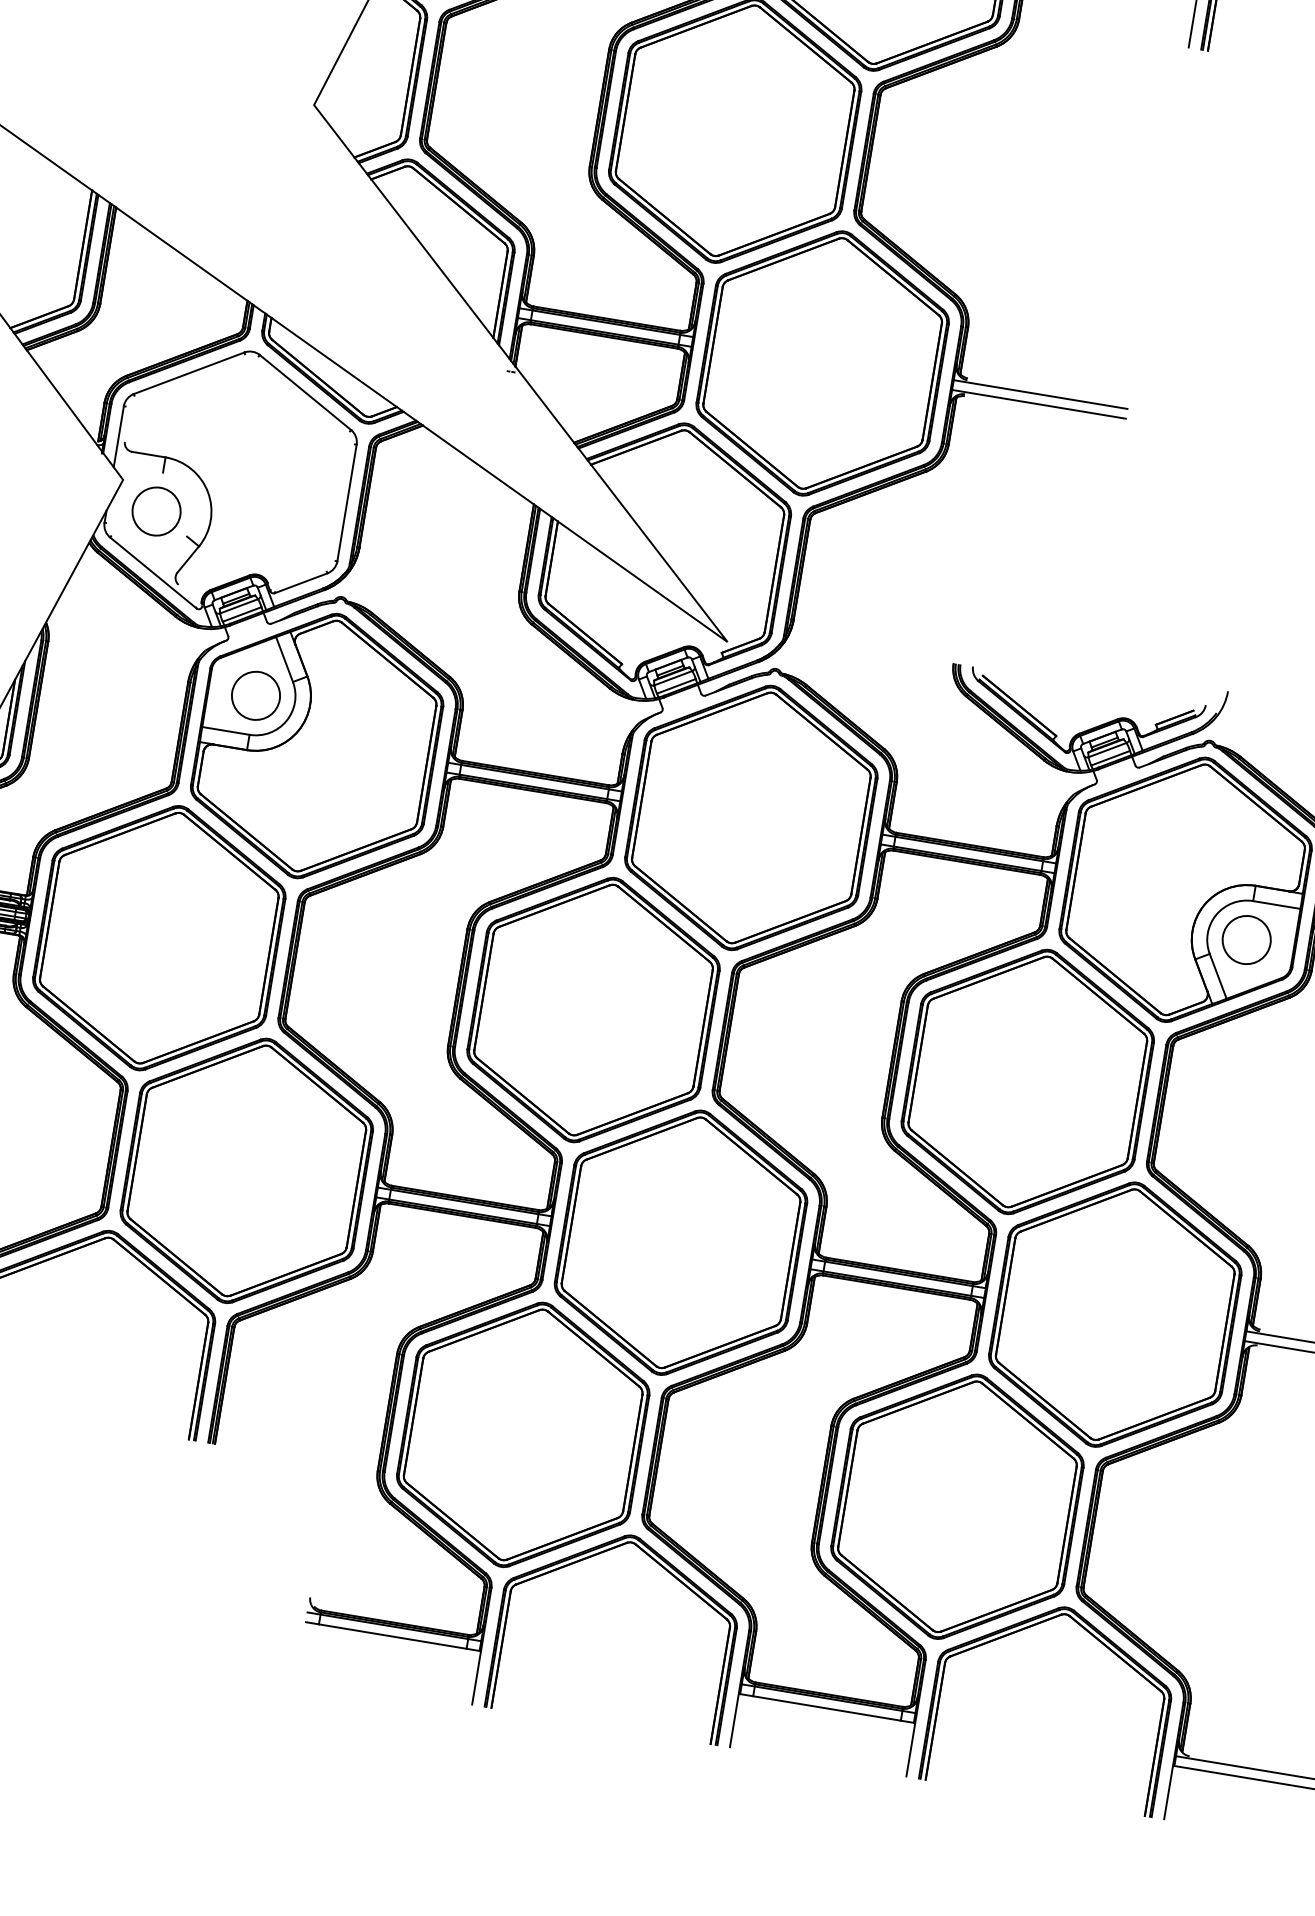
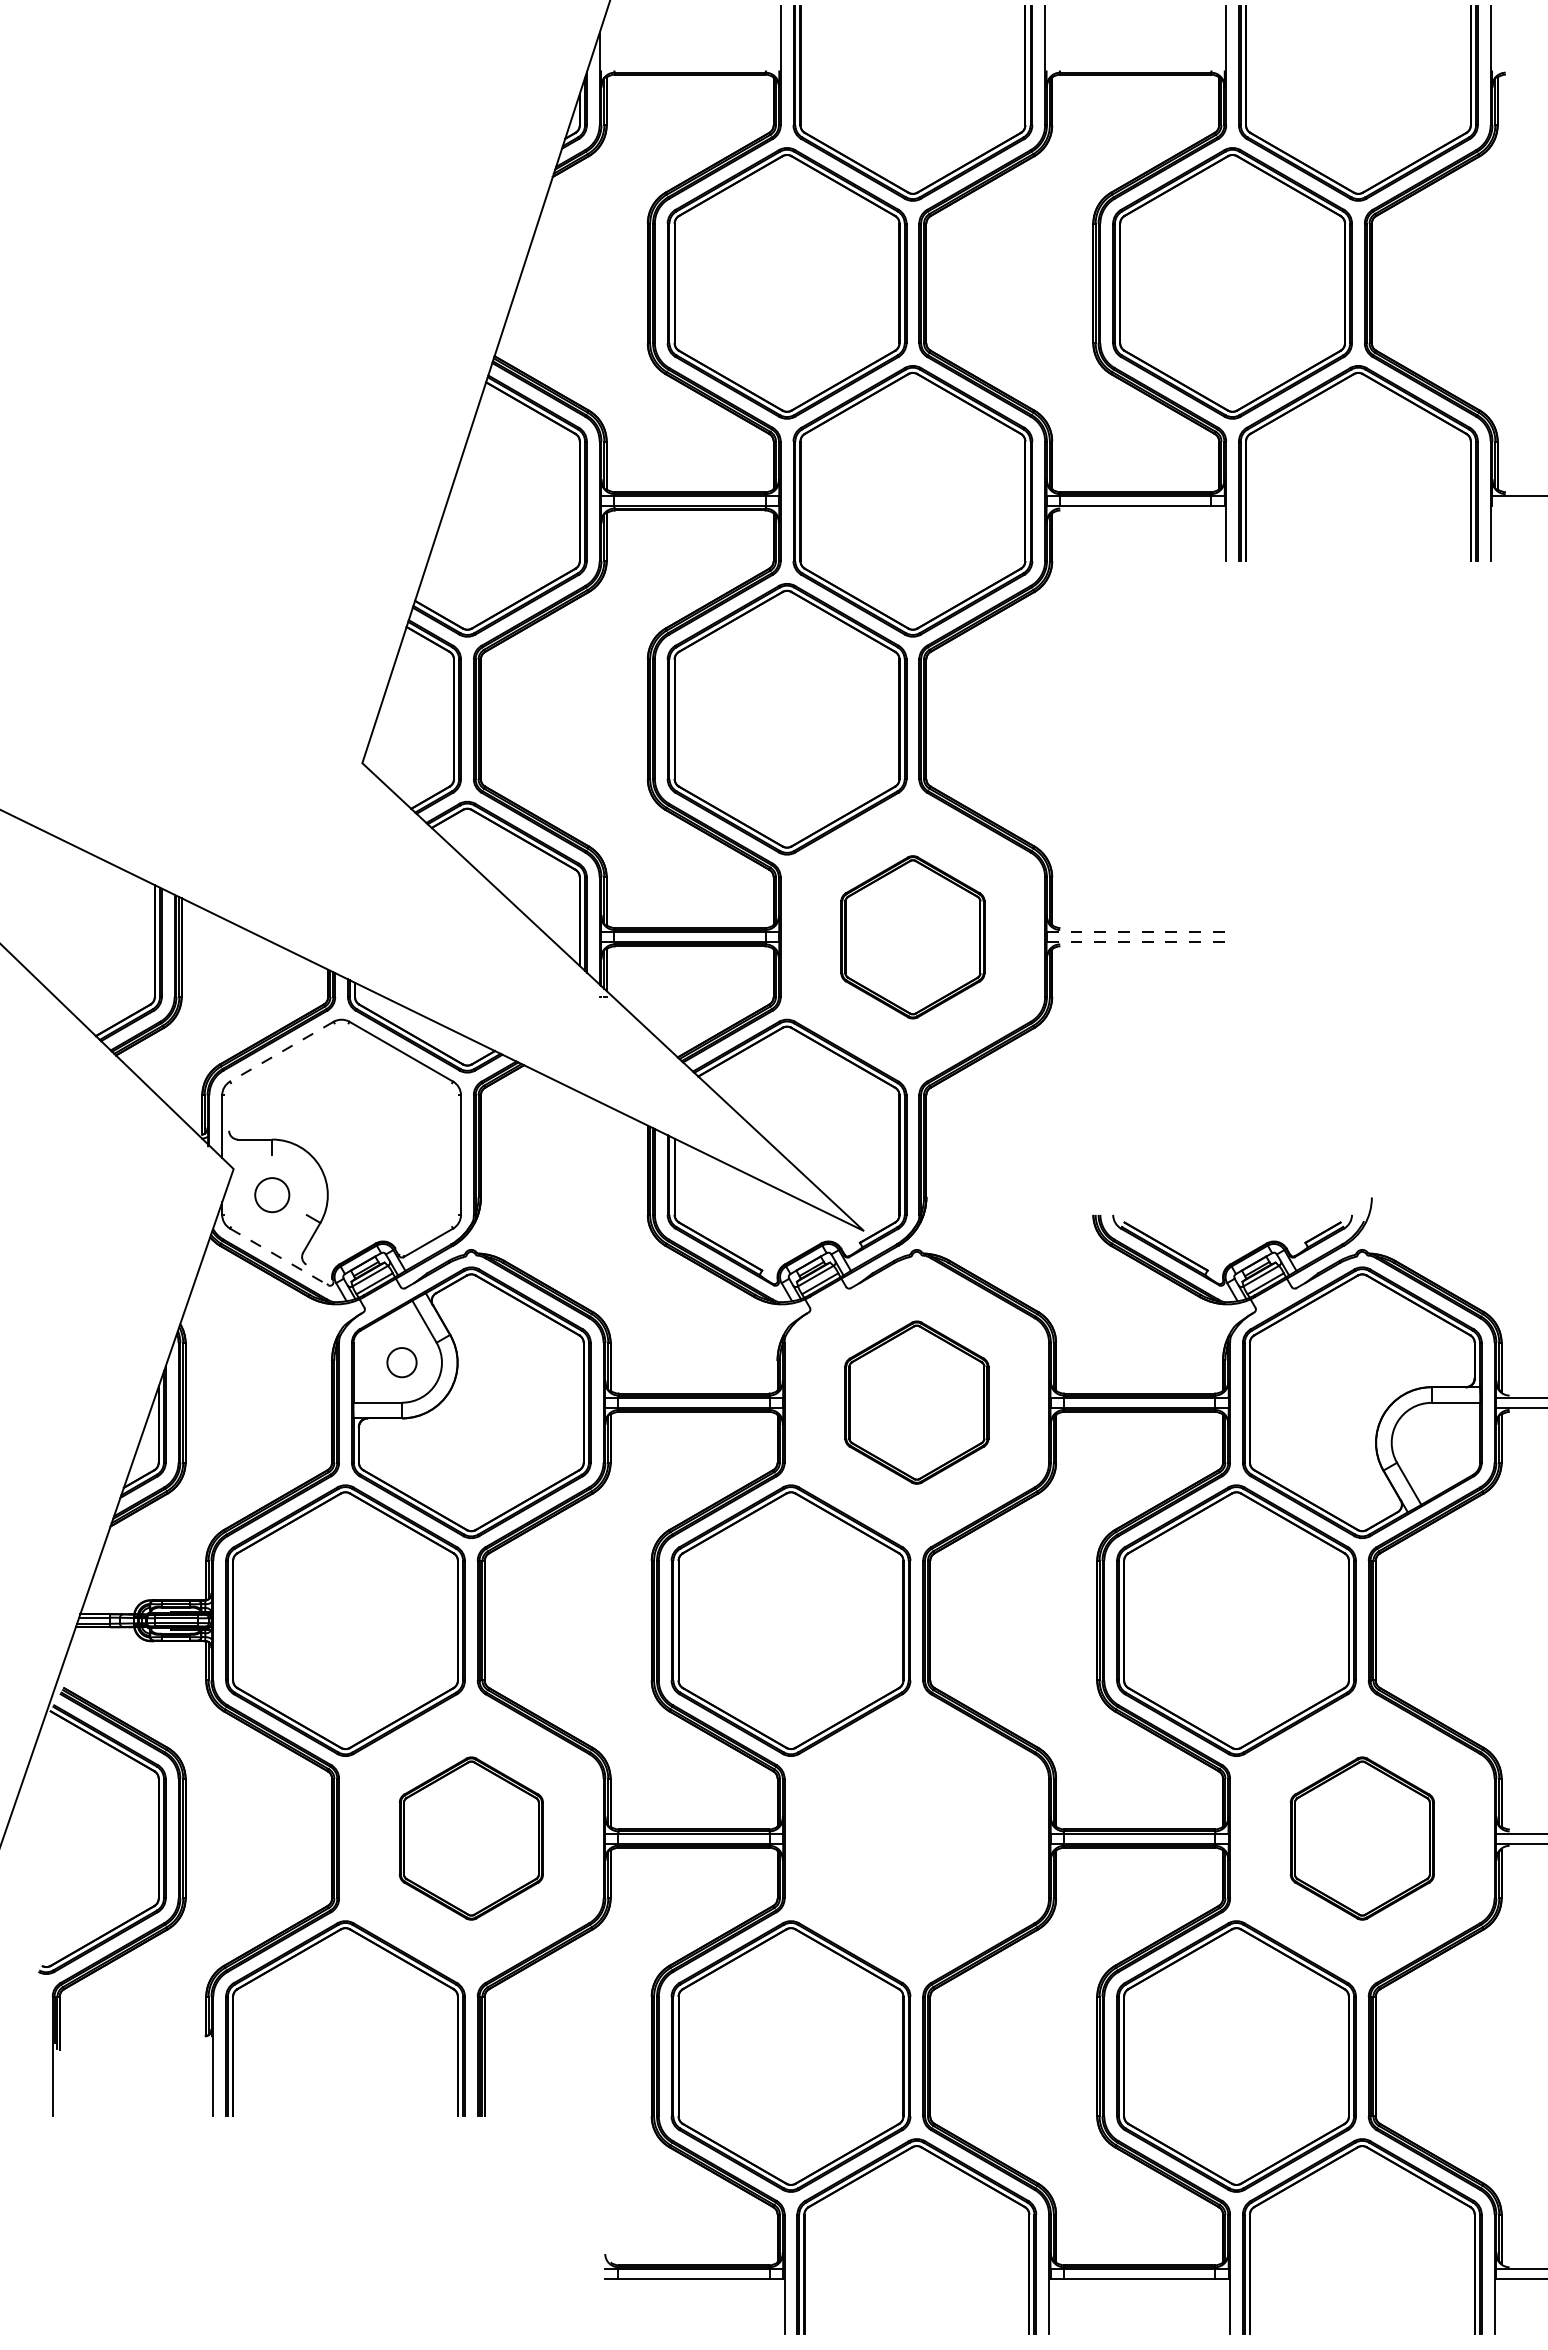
part: (822, 363) -> (912, 937), size x0.6
line: (188, 373) -> (281, 1051), solid -> dashed
line: (1040, 394) -> (1135, 932), solid -> dashed
line: (1038, 404) -> (1135, 942), solid -> dashed
circle: (155, 510) -> (271, 1194), size x0.7
line: (153, 572) -> (279, 1256), solid -> dashed
circle: (255, 695) -> (401, 1362), size x0.6
part: (751, 817) -> (916, 1402), size x0.6
circle: (1246, 939) -> (1431, 1442), removed
part: (246, 1170) -> (471, 1838), size x0.6
part: (680, 1242) -> (916, 1838), removed
part: (1115, 1314) -> (1362, 1838), size x0.6

